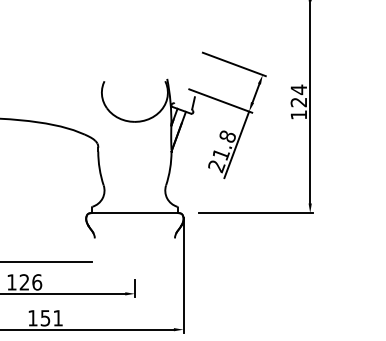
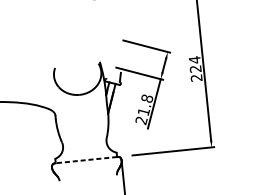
text: (298, 114) -> (196, 77), 124 -> 224
line: (134, 213) -> (86, 160), solid -> dashed

